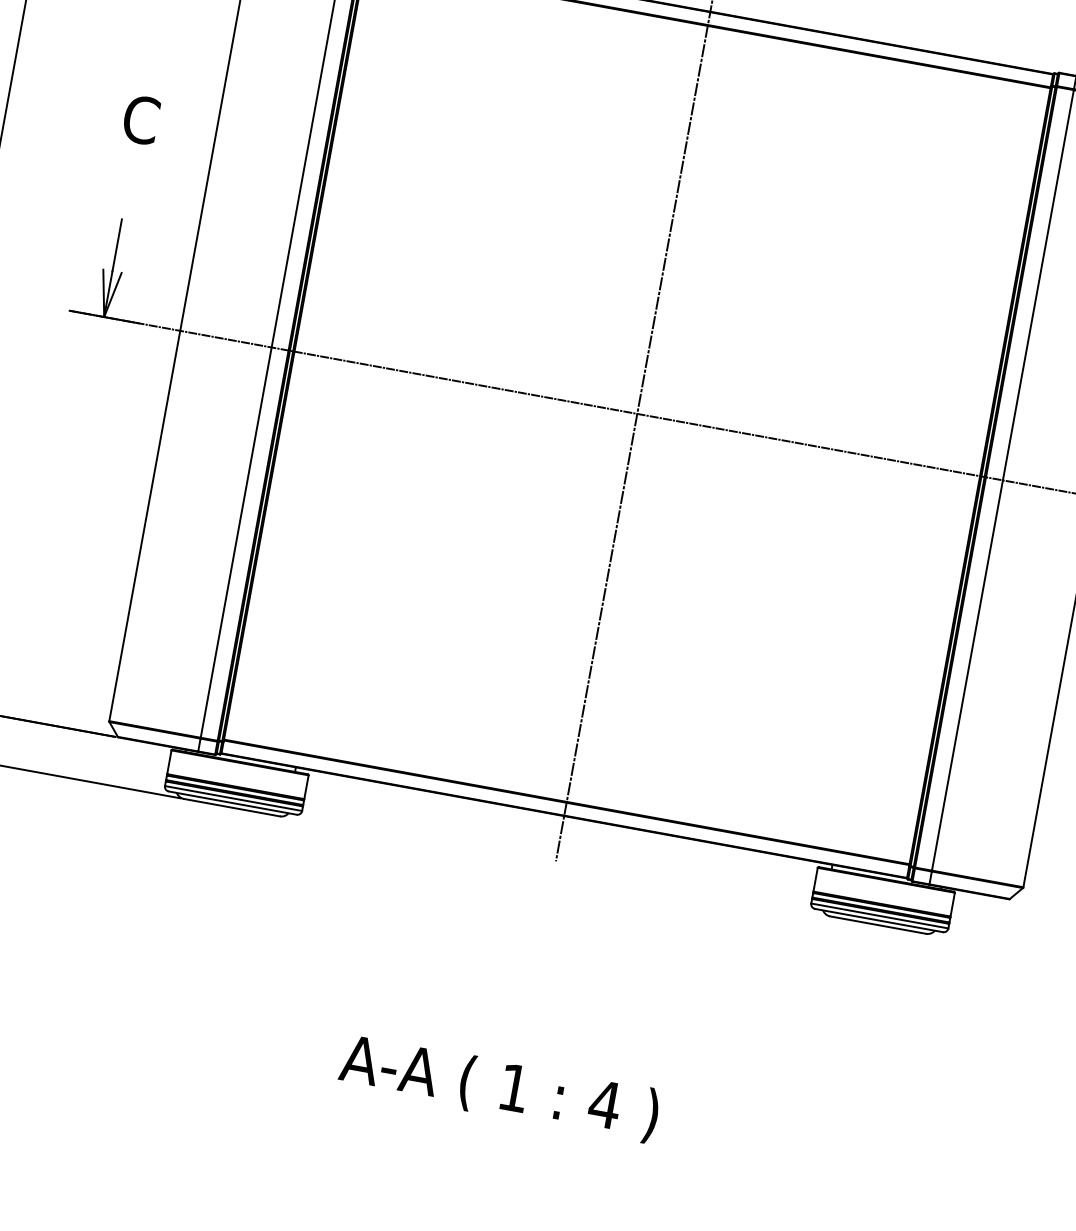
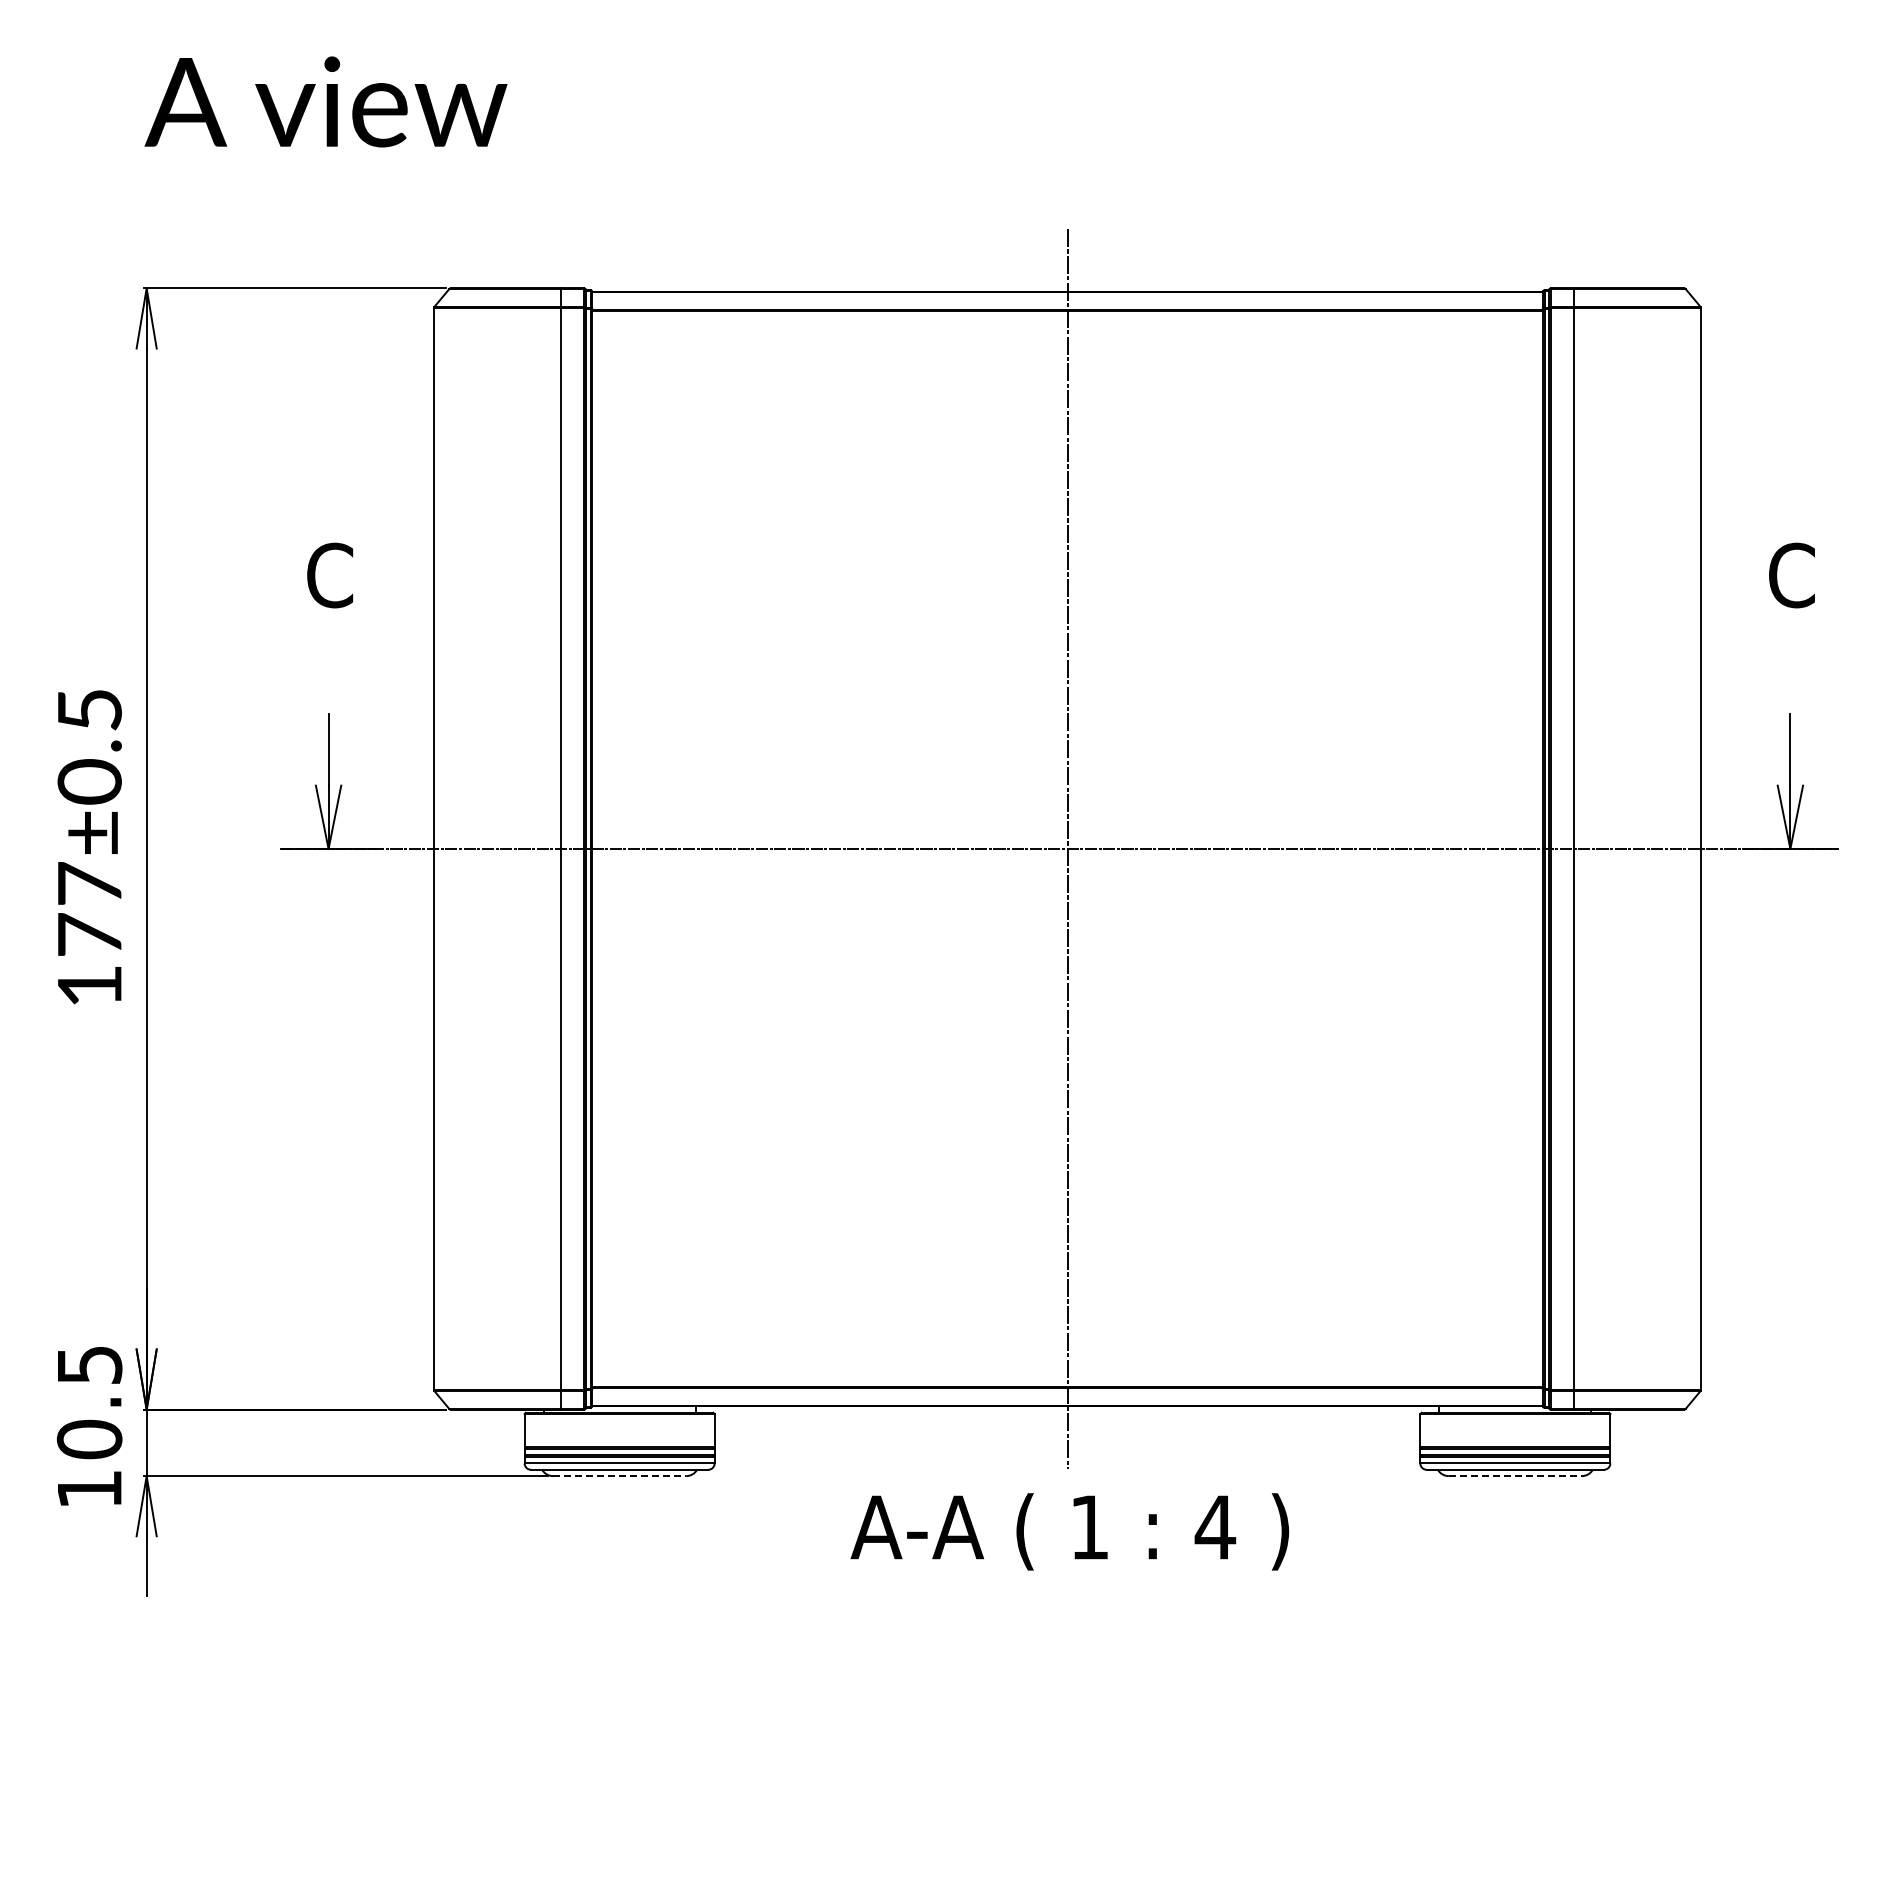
line: (231, 807) -> (619, 1476), solid -> dashed
line: (878, 925) -> (1515, 1476), solid -> dashed
text: (499, 1088) -> (1069, 1531), moved

